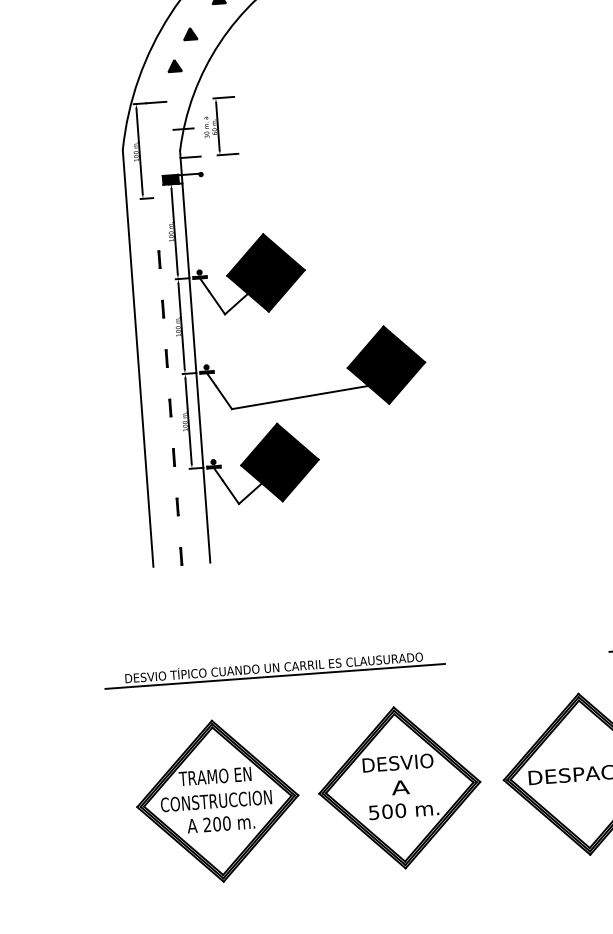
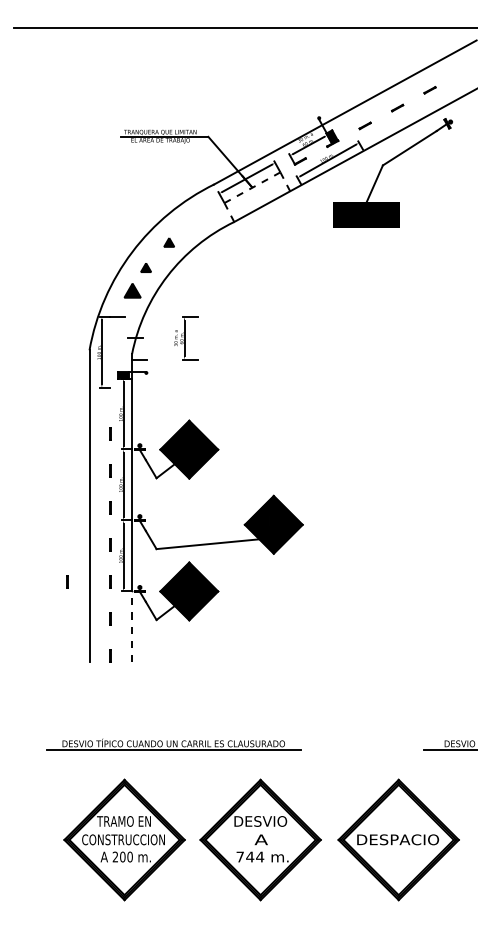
part: (174, 65) -> (132, 290), size x1.6
part: (220, 126) -> (186, 338), moved
line: (116, 461) -> (67, 581), added
line: (207, 514) -> (132, 626), solid -> dashed
text: (387, 810) -> (250, 856), 500 -> 744

